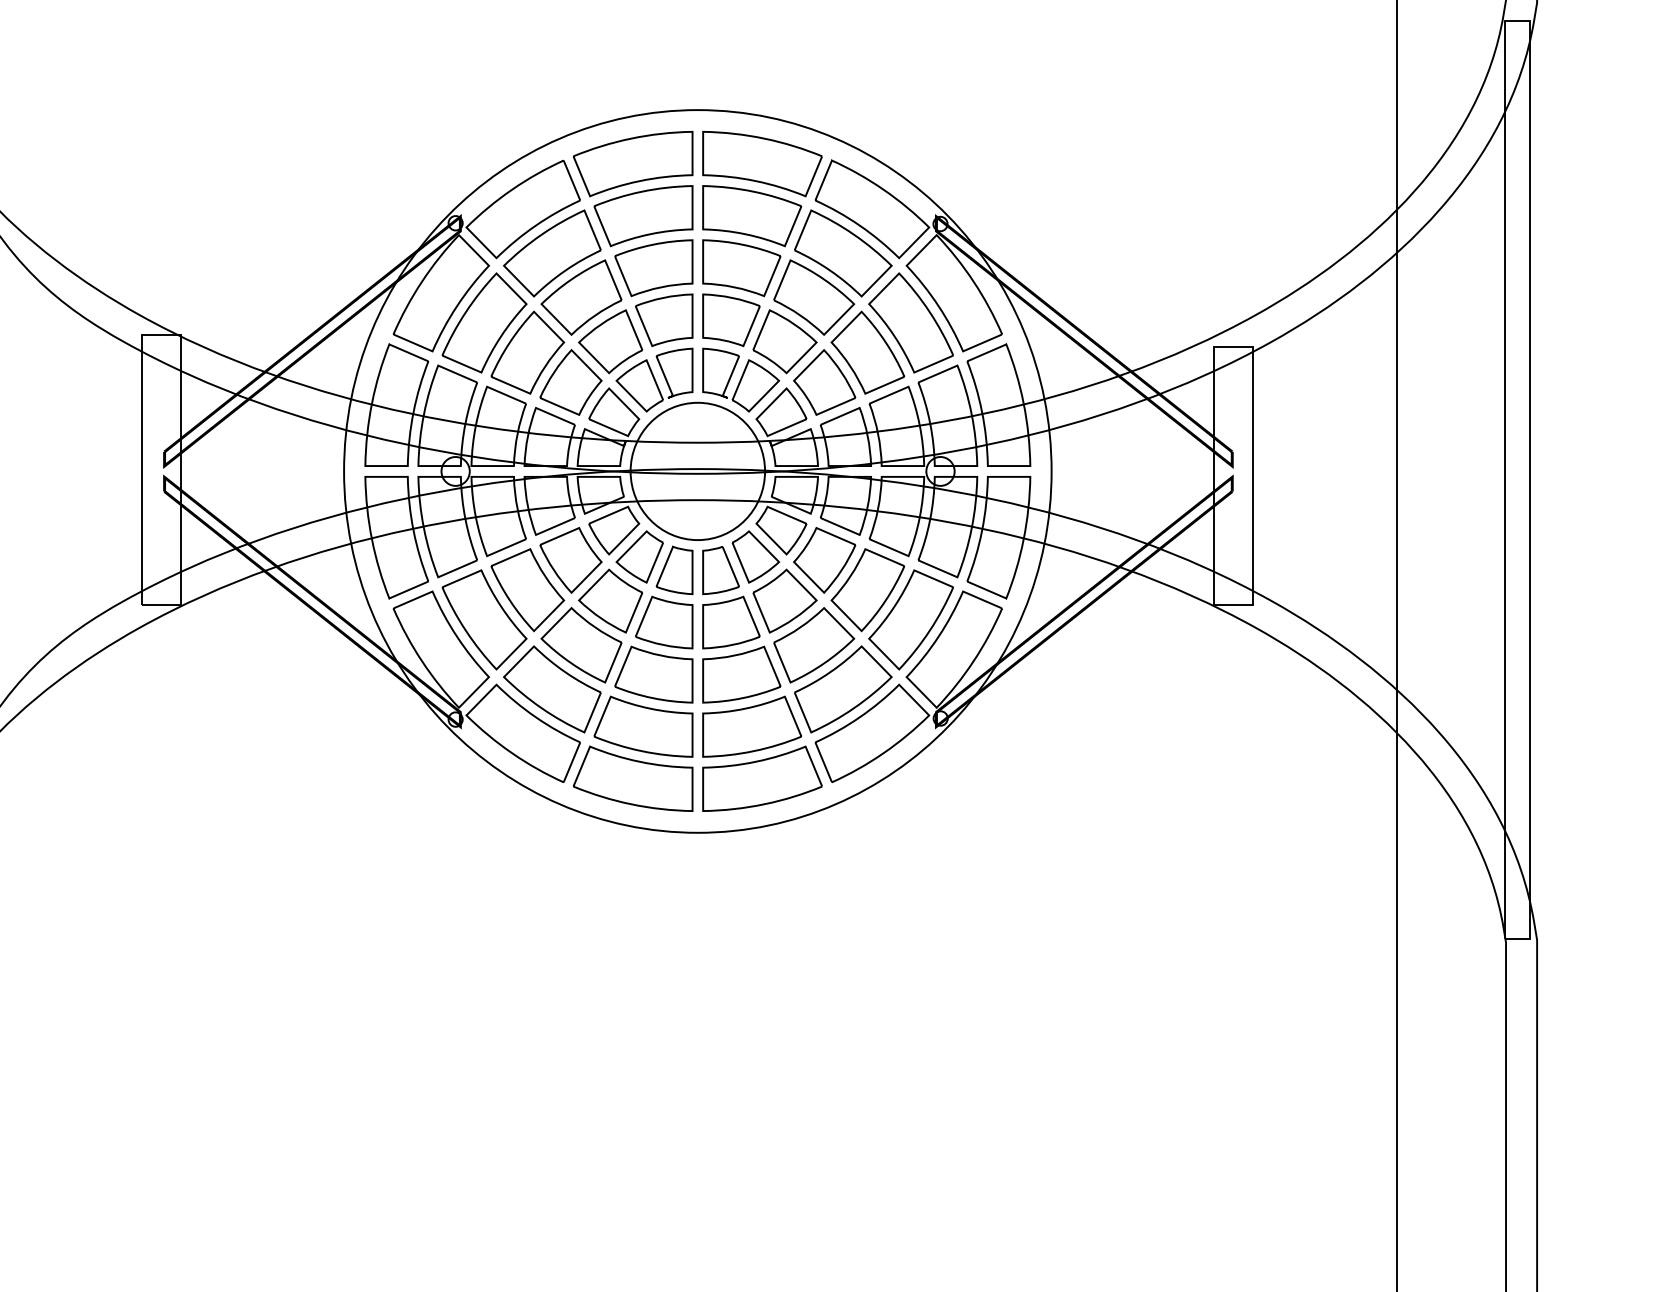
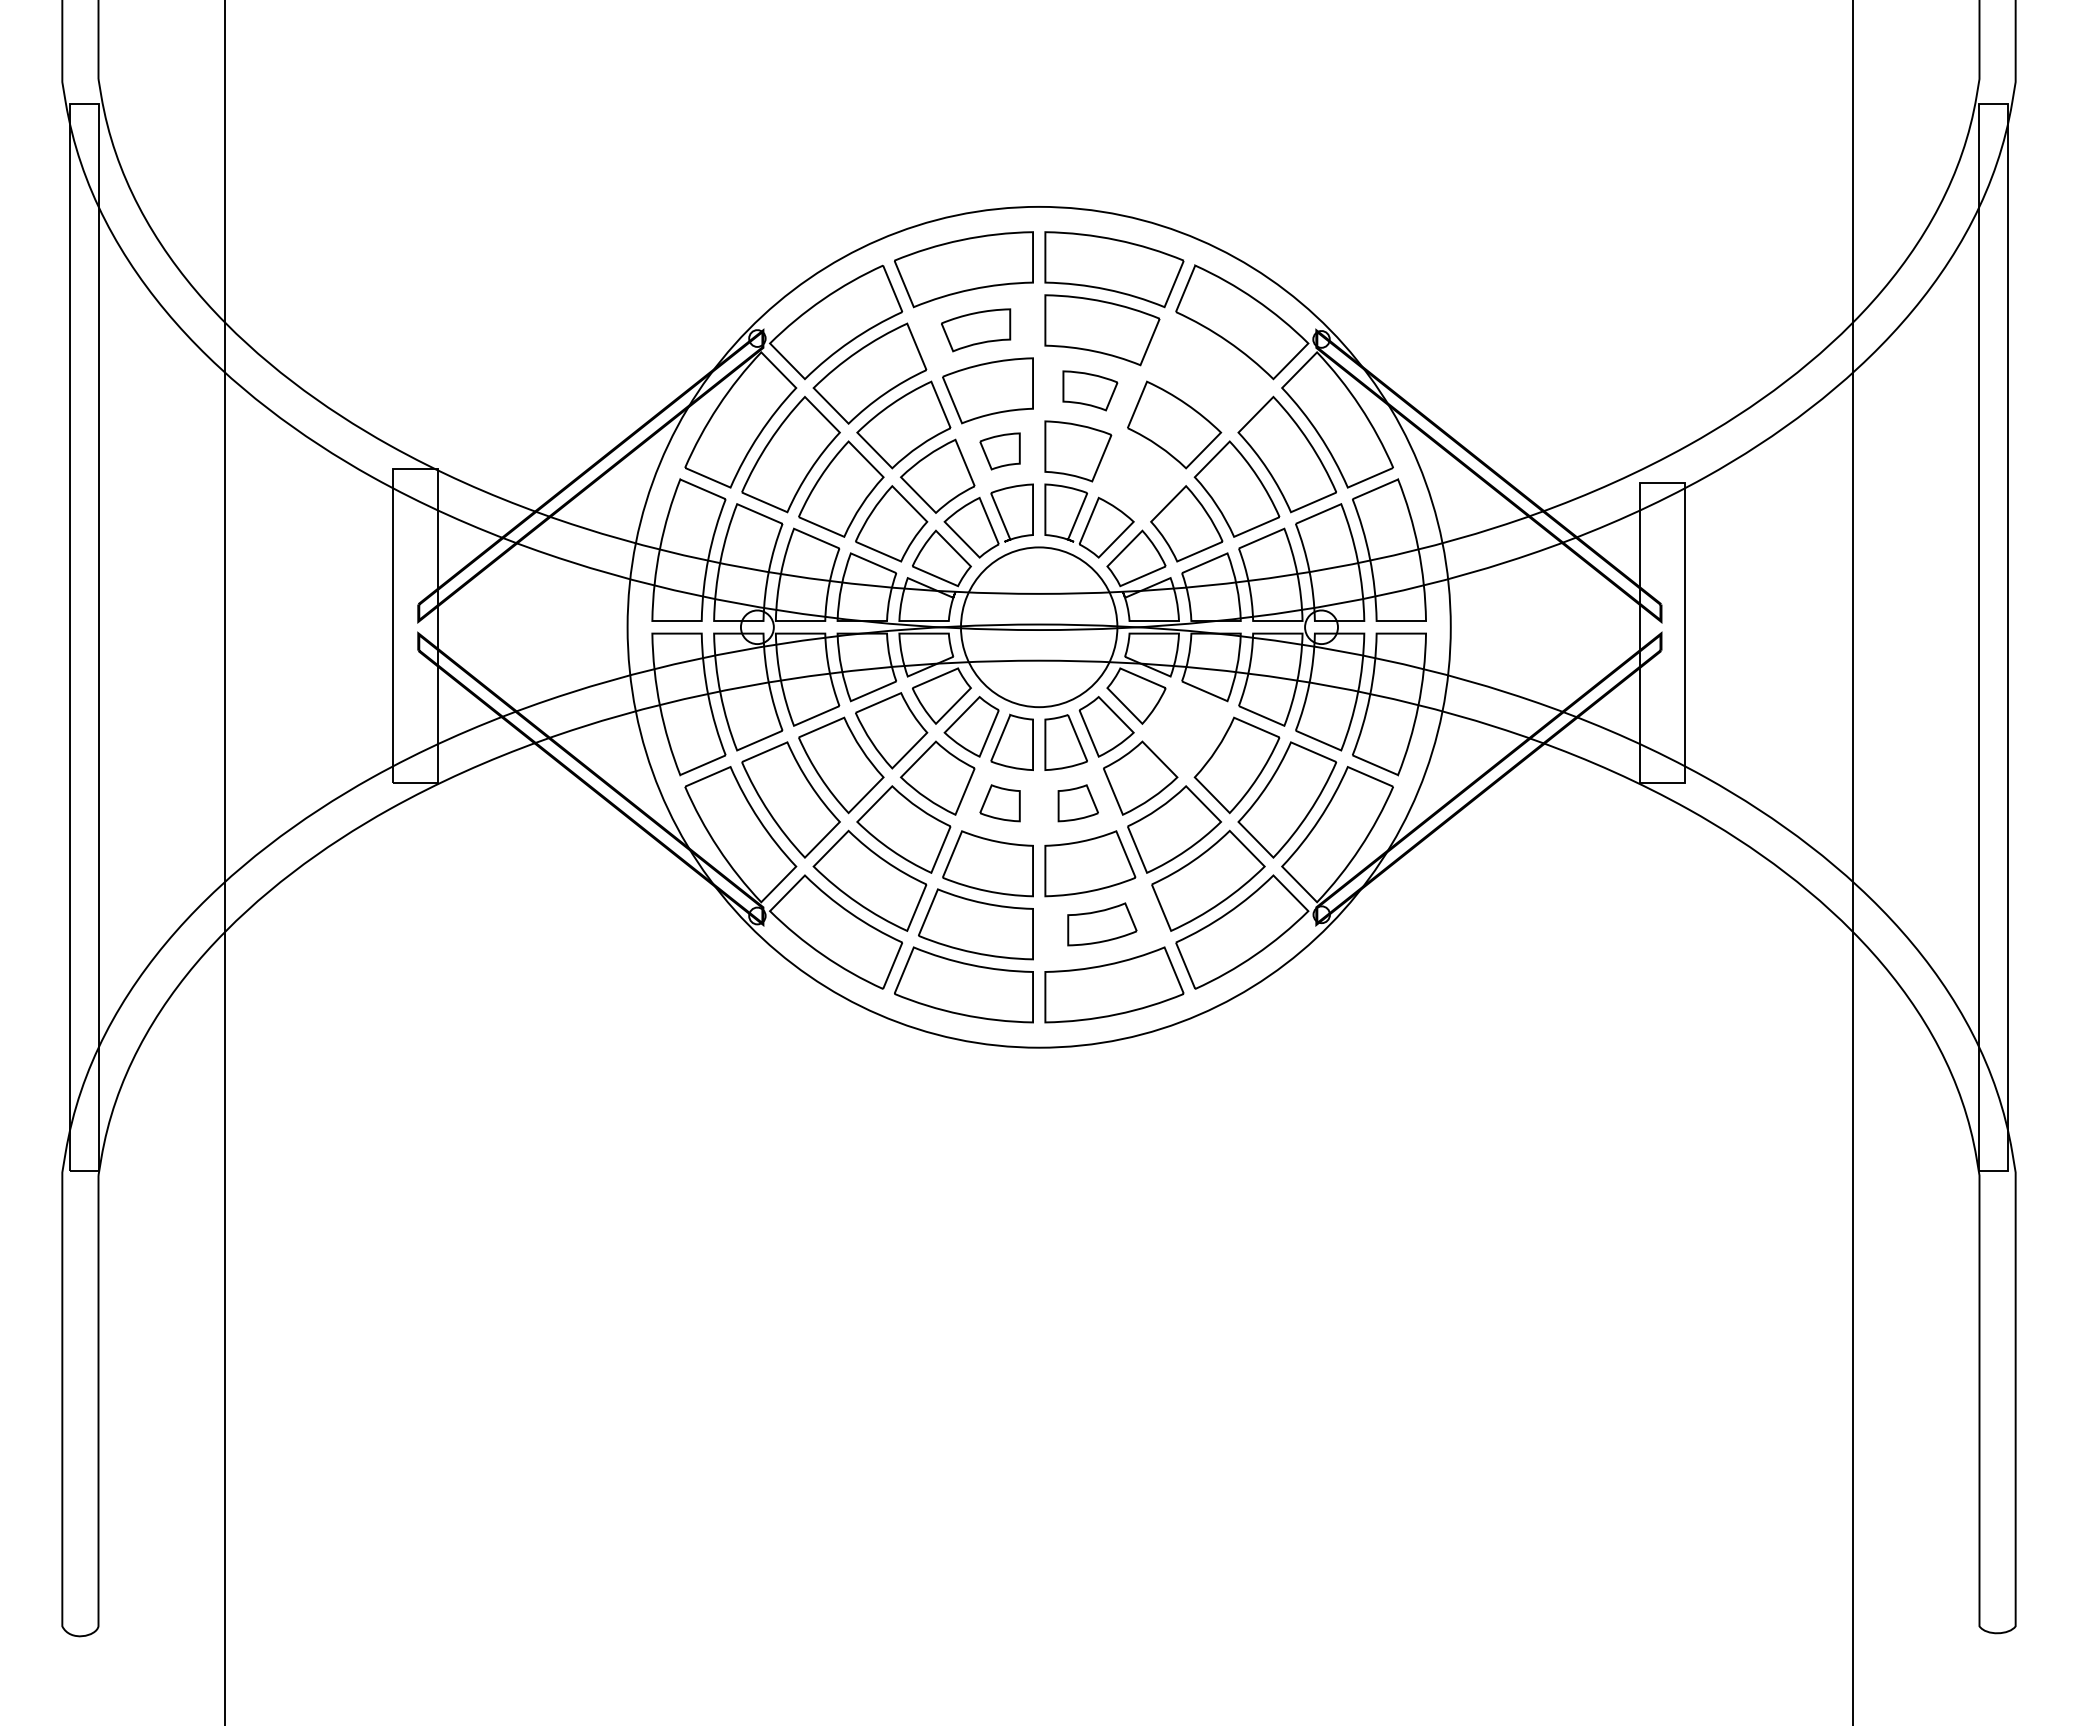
part: (643, 216) -> (975, 330), size x0.6
part: (843, 253) -> (1208, 373), removed
part: (741, 267) -> (1090, 390), size x0.6
part: (663, 320) -> (999, 451), size x0.6
part: (784, 340) -> (1140, 475), removed
part: (824, 560) -> (1186, 730), removed
part: (663, 622) -> (999, 803), size x0.6
part: (731, 622) -> (1078, 803), size x0.6
part: (752, 726) -> (1102, 924), size x0.6

